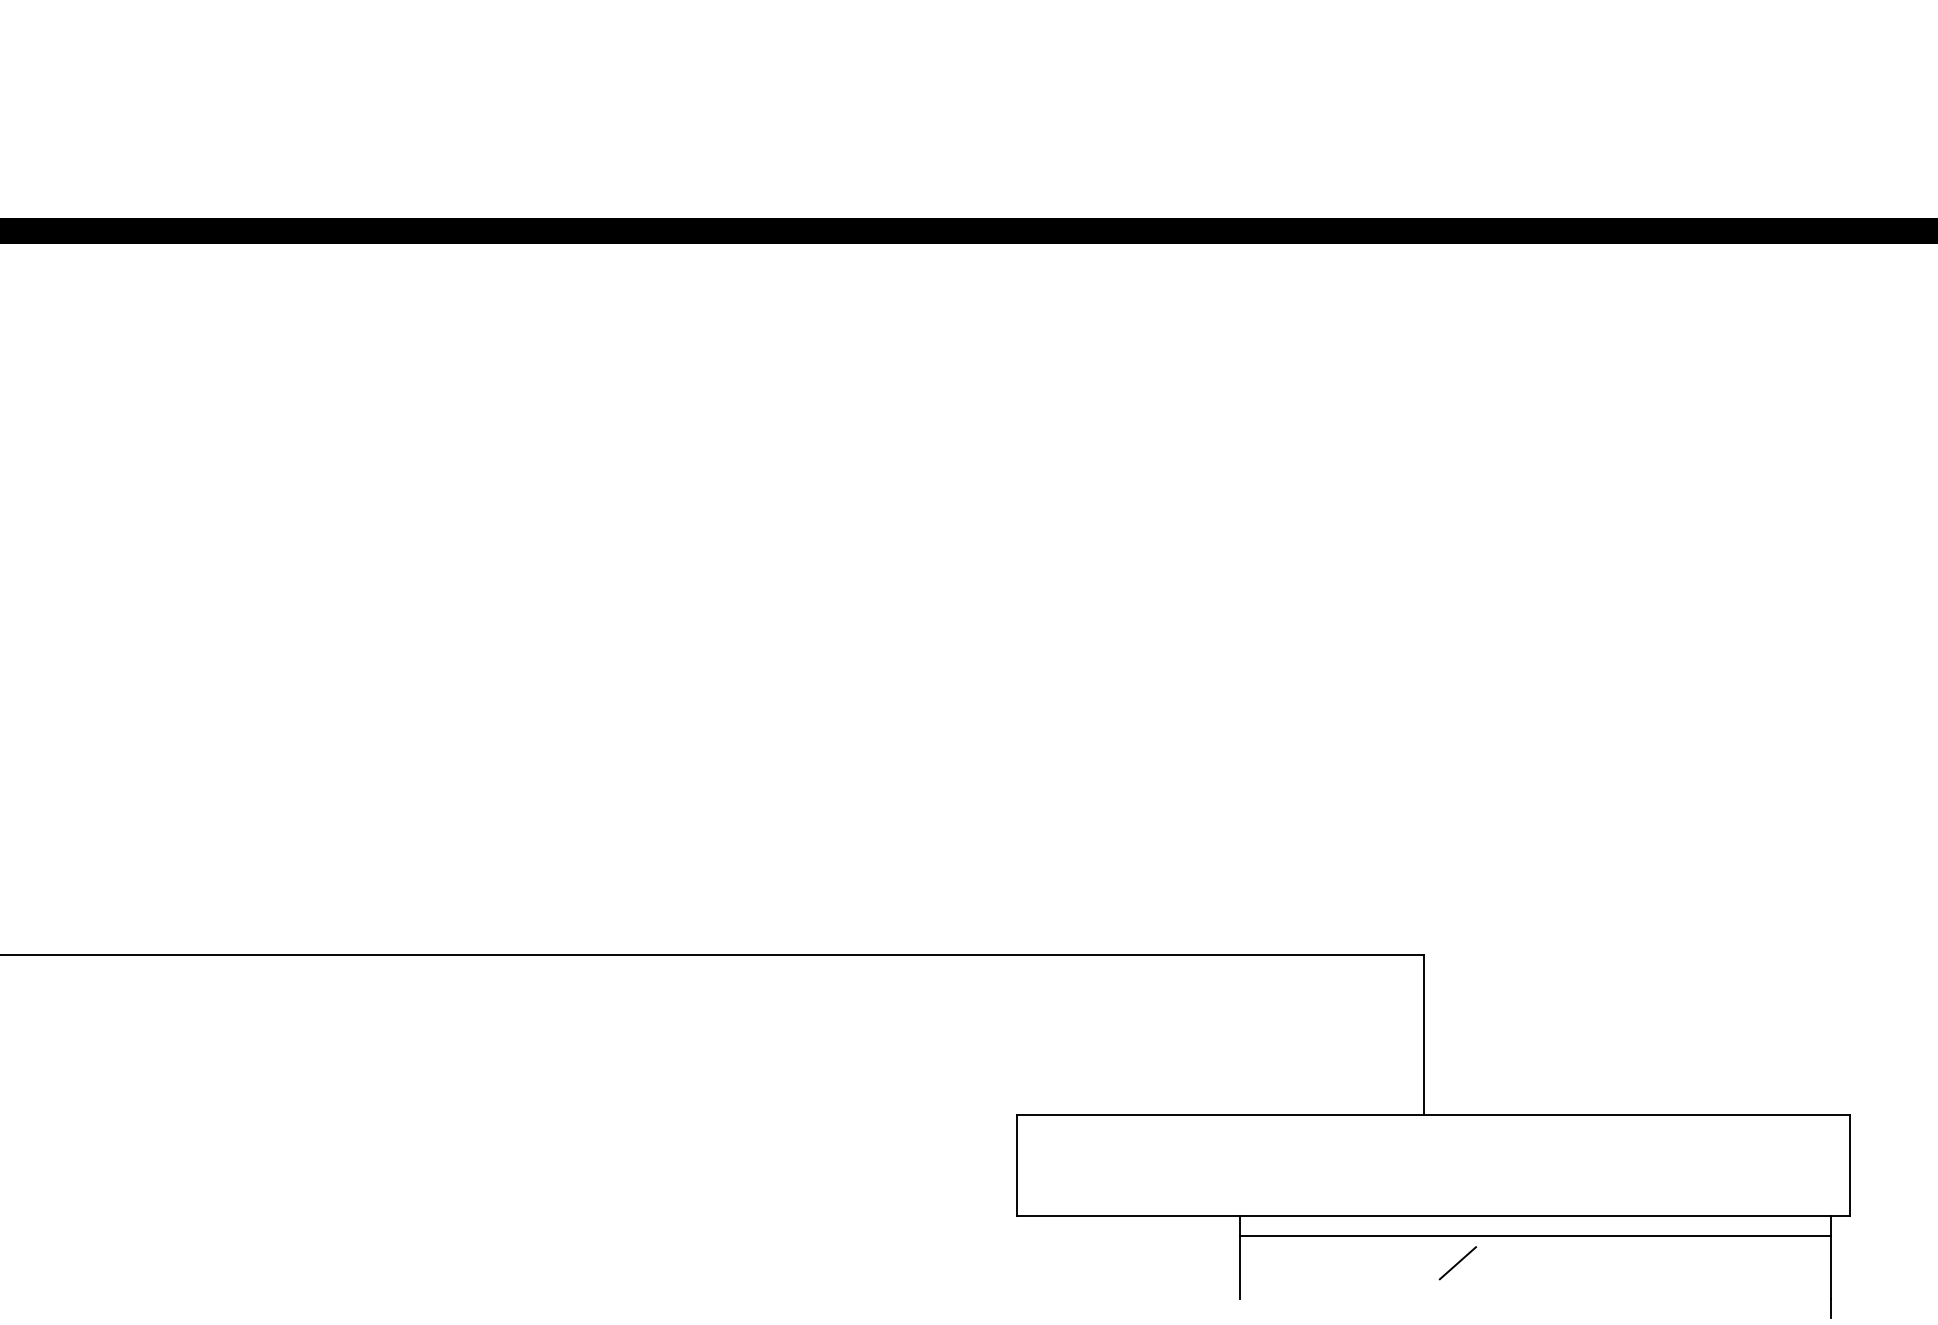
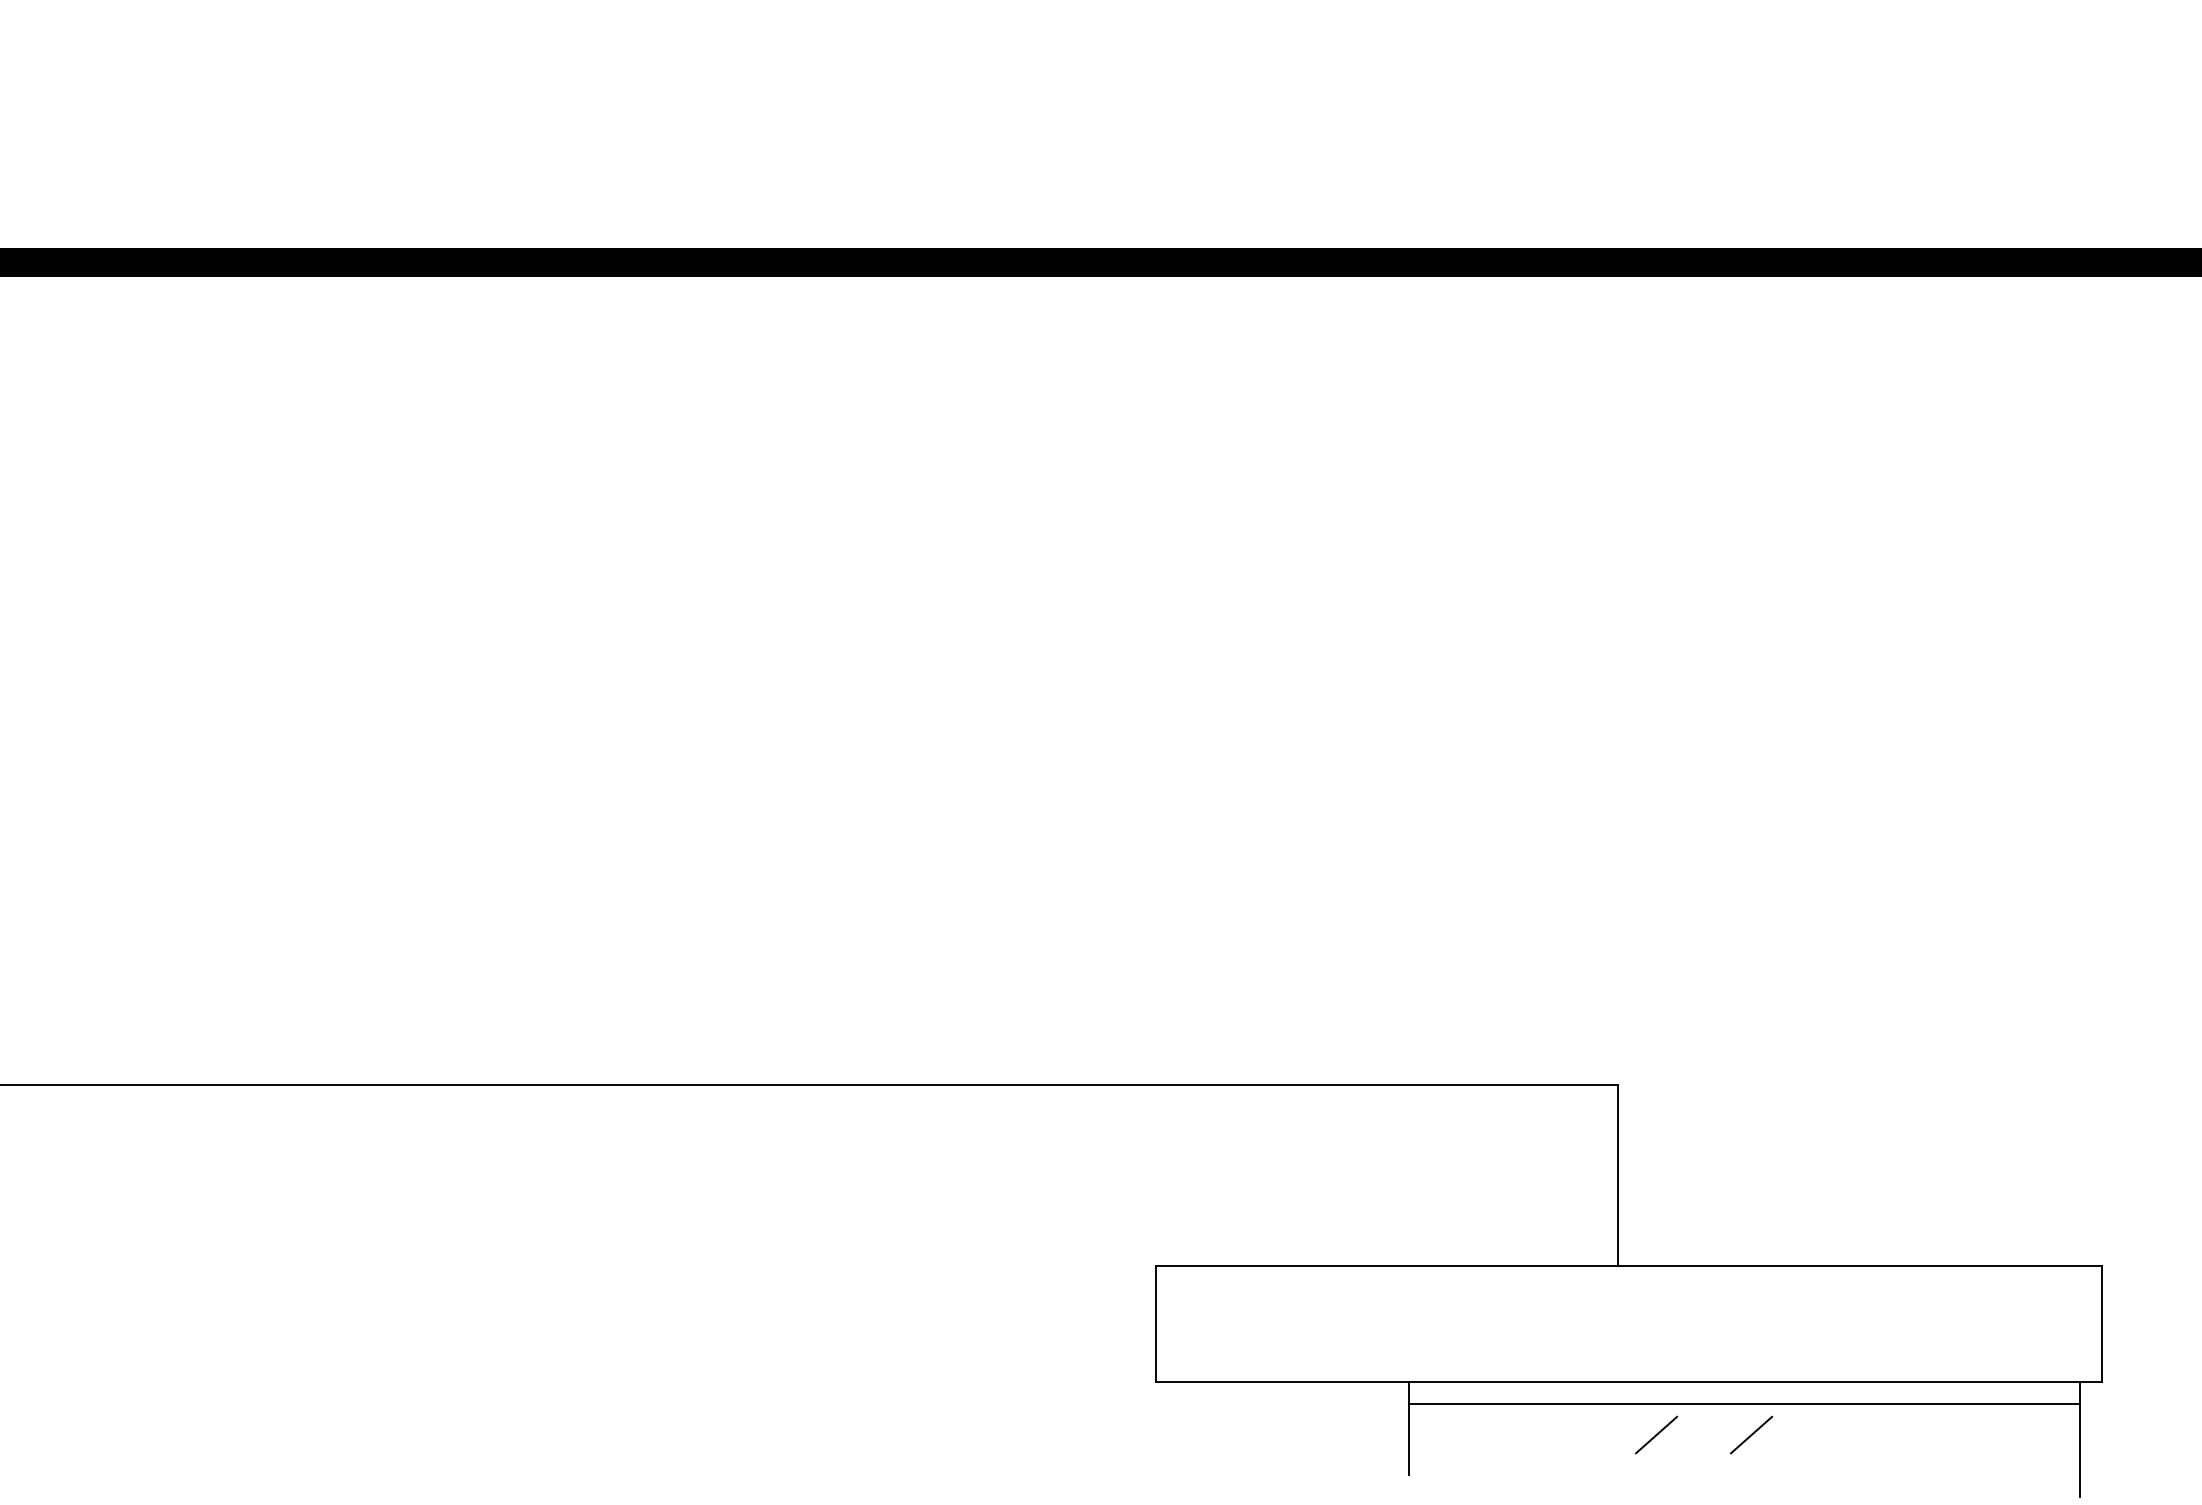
line: (1541, 1262) -> (1751, 1434), added

